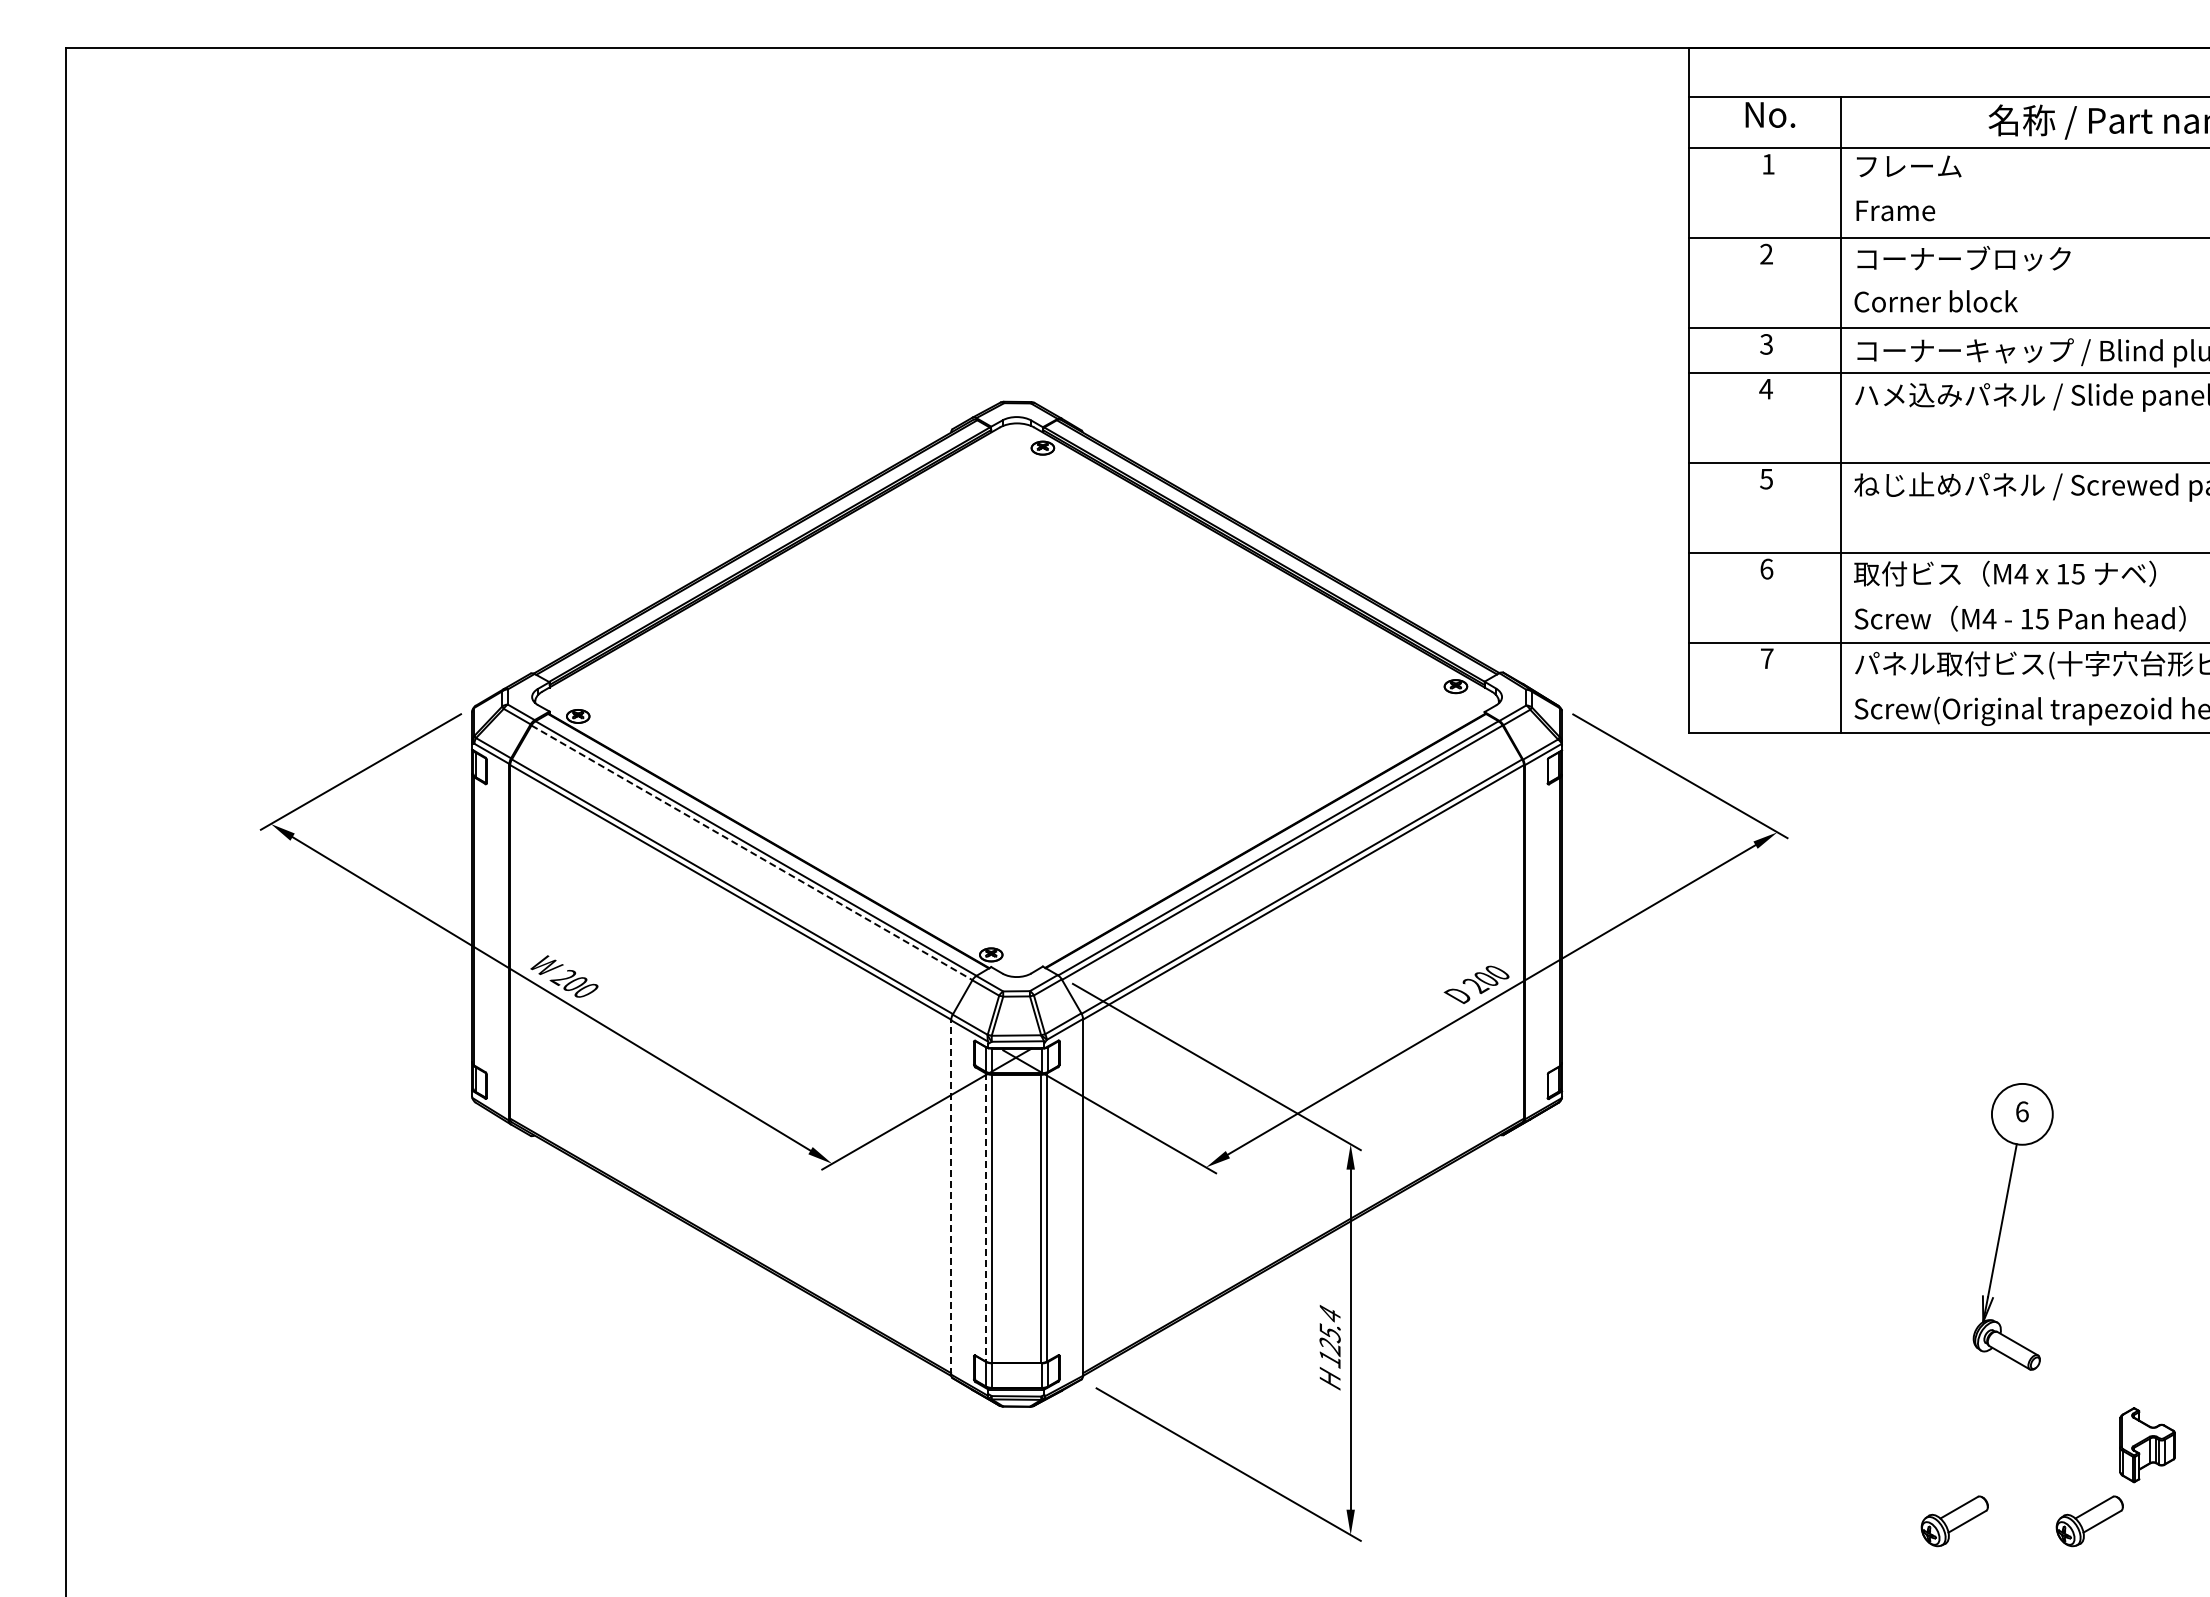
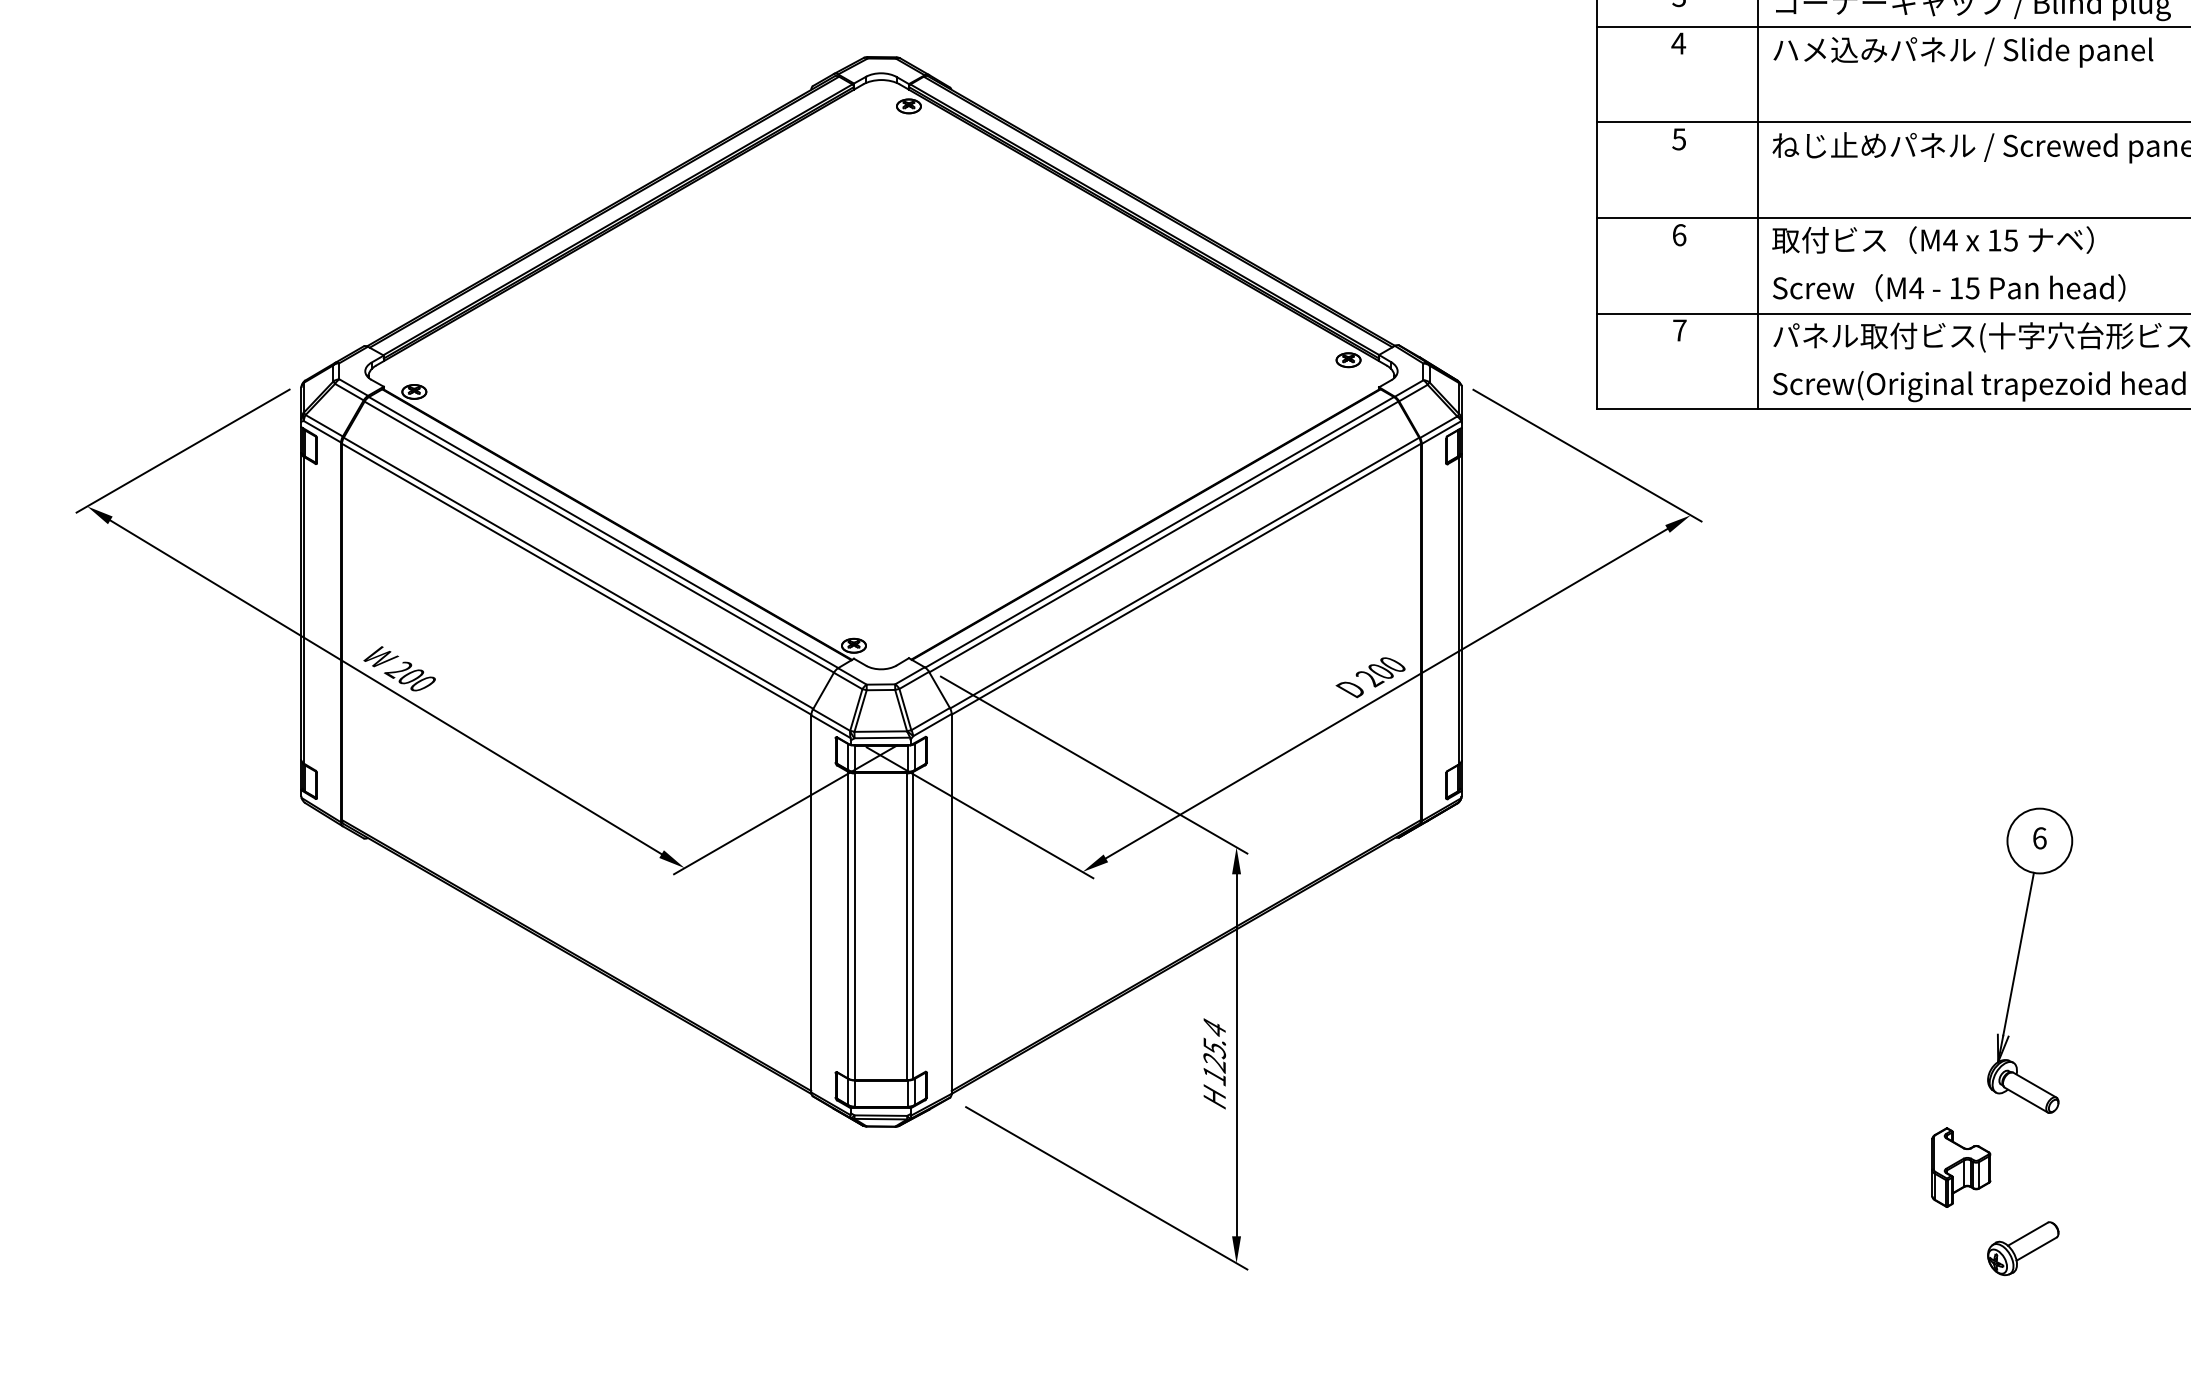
line: (751, 852) -> (598, 536), dashed -> solid
line: (951, 1196) -> (811, 902), dashed -> solid
line: (986, 1218) -> (848, 926), dashed -> solid
part: (2002, 1226) -> (2018, 960), moved
part: (2147, 1445) -> (1961, 1167), moved
part: (1954, 1521) -> (1879, 1248), removed

